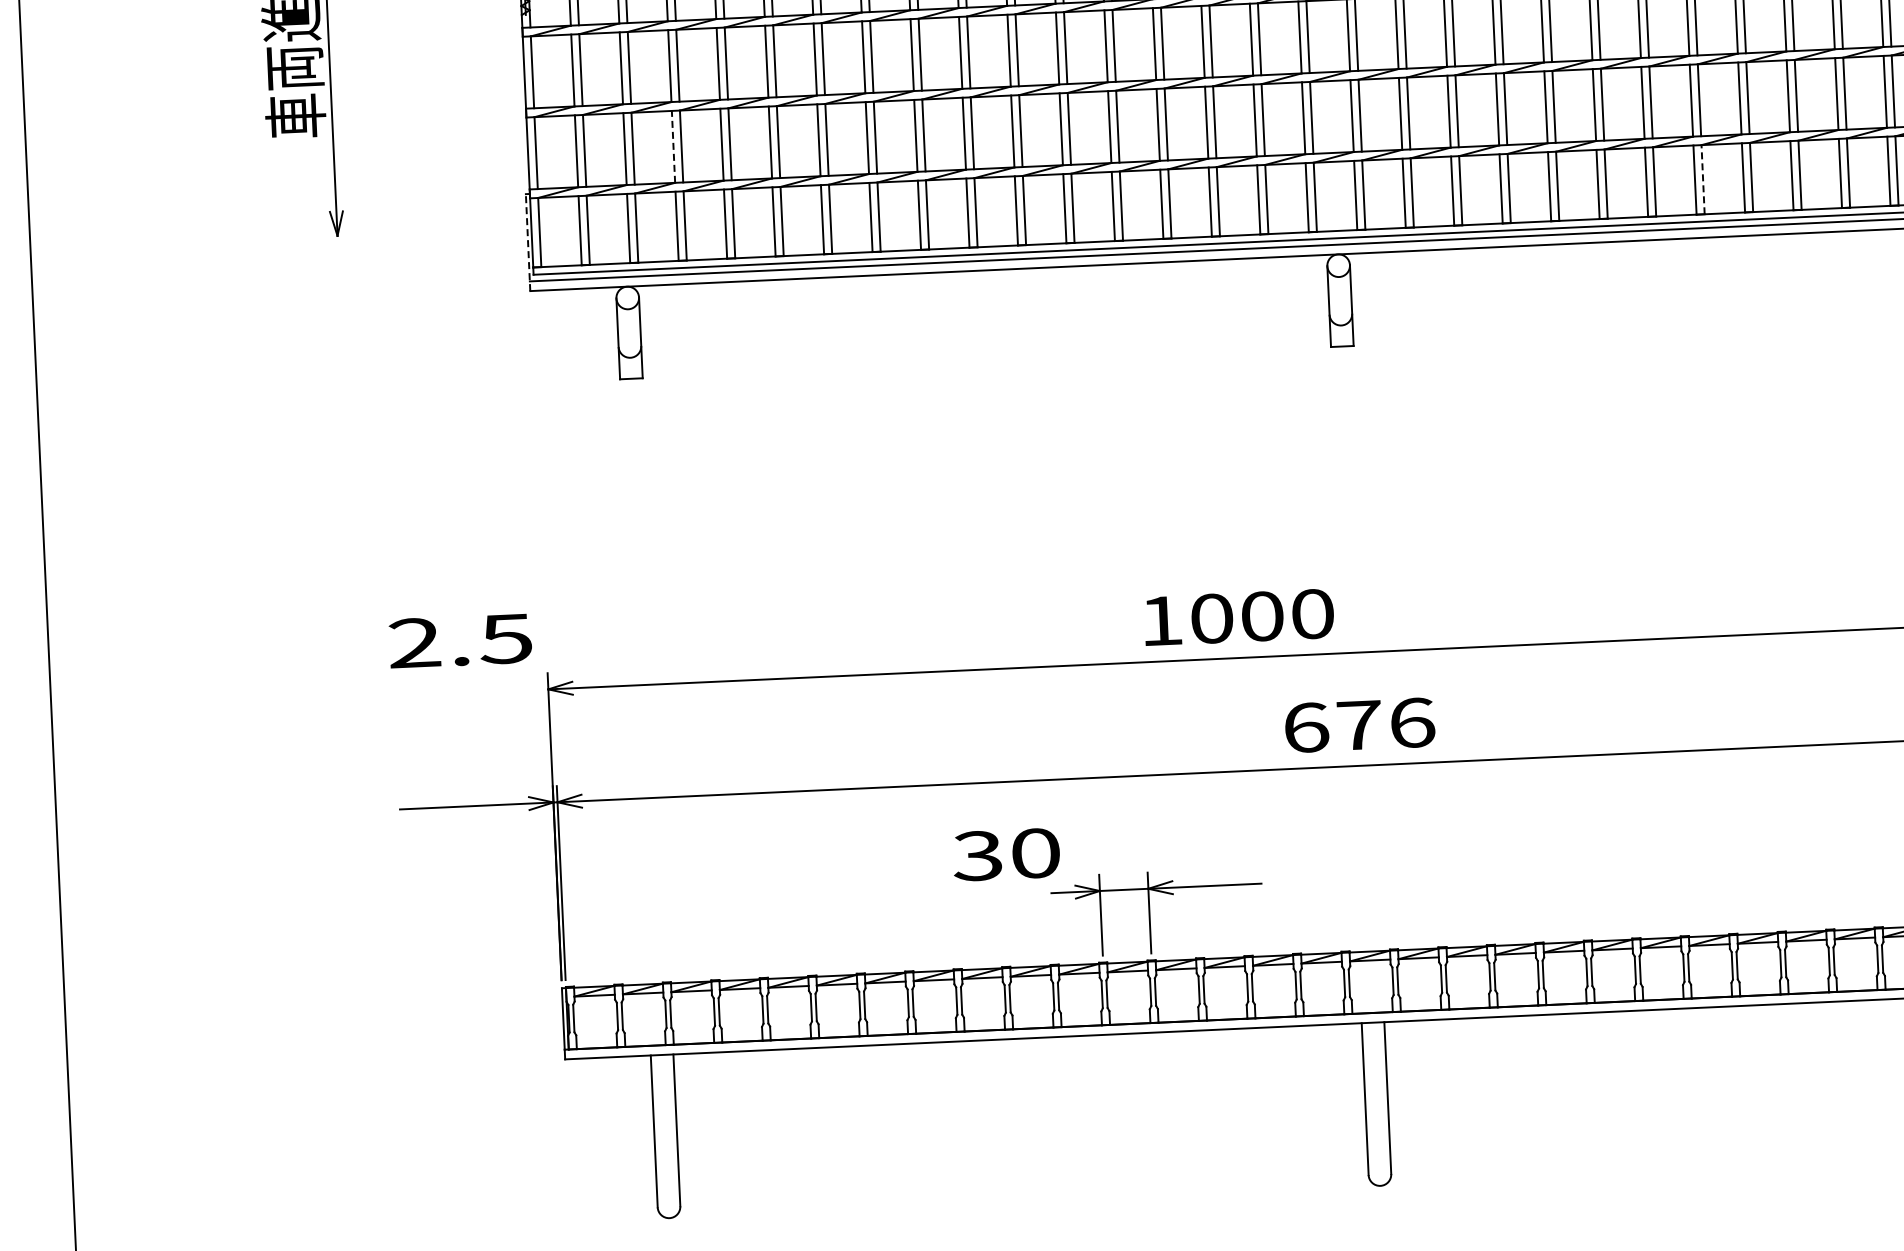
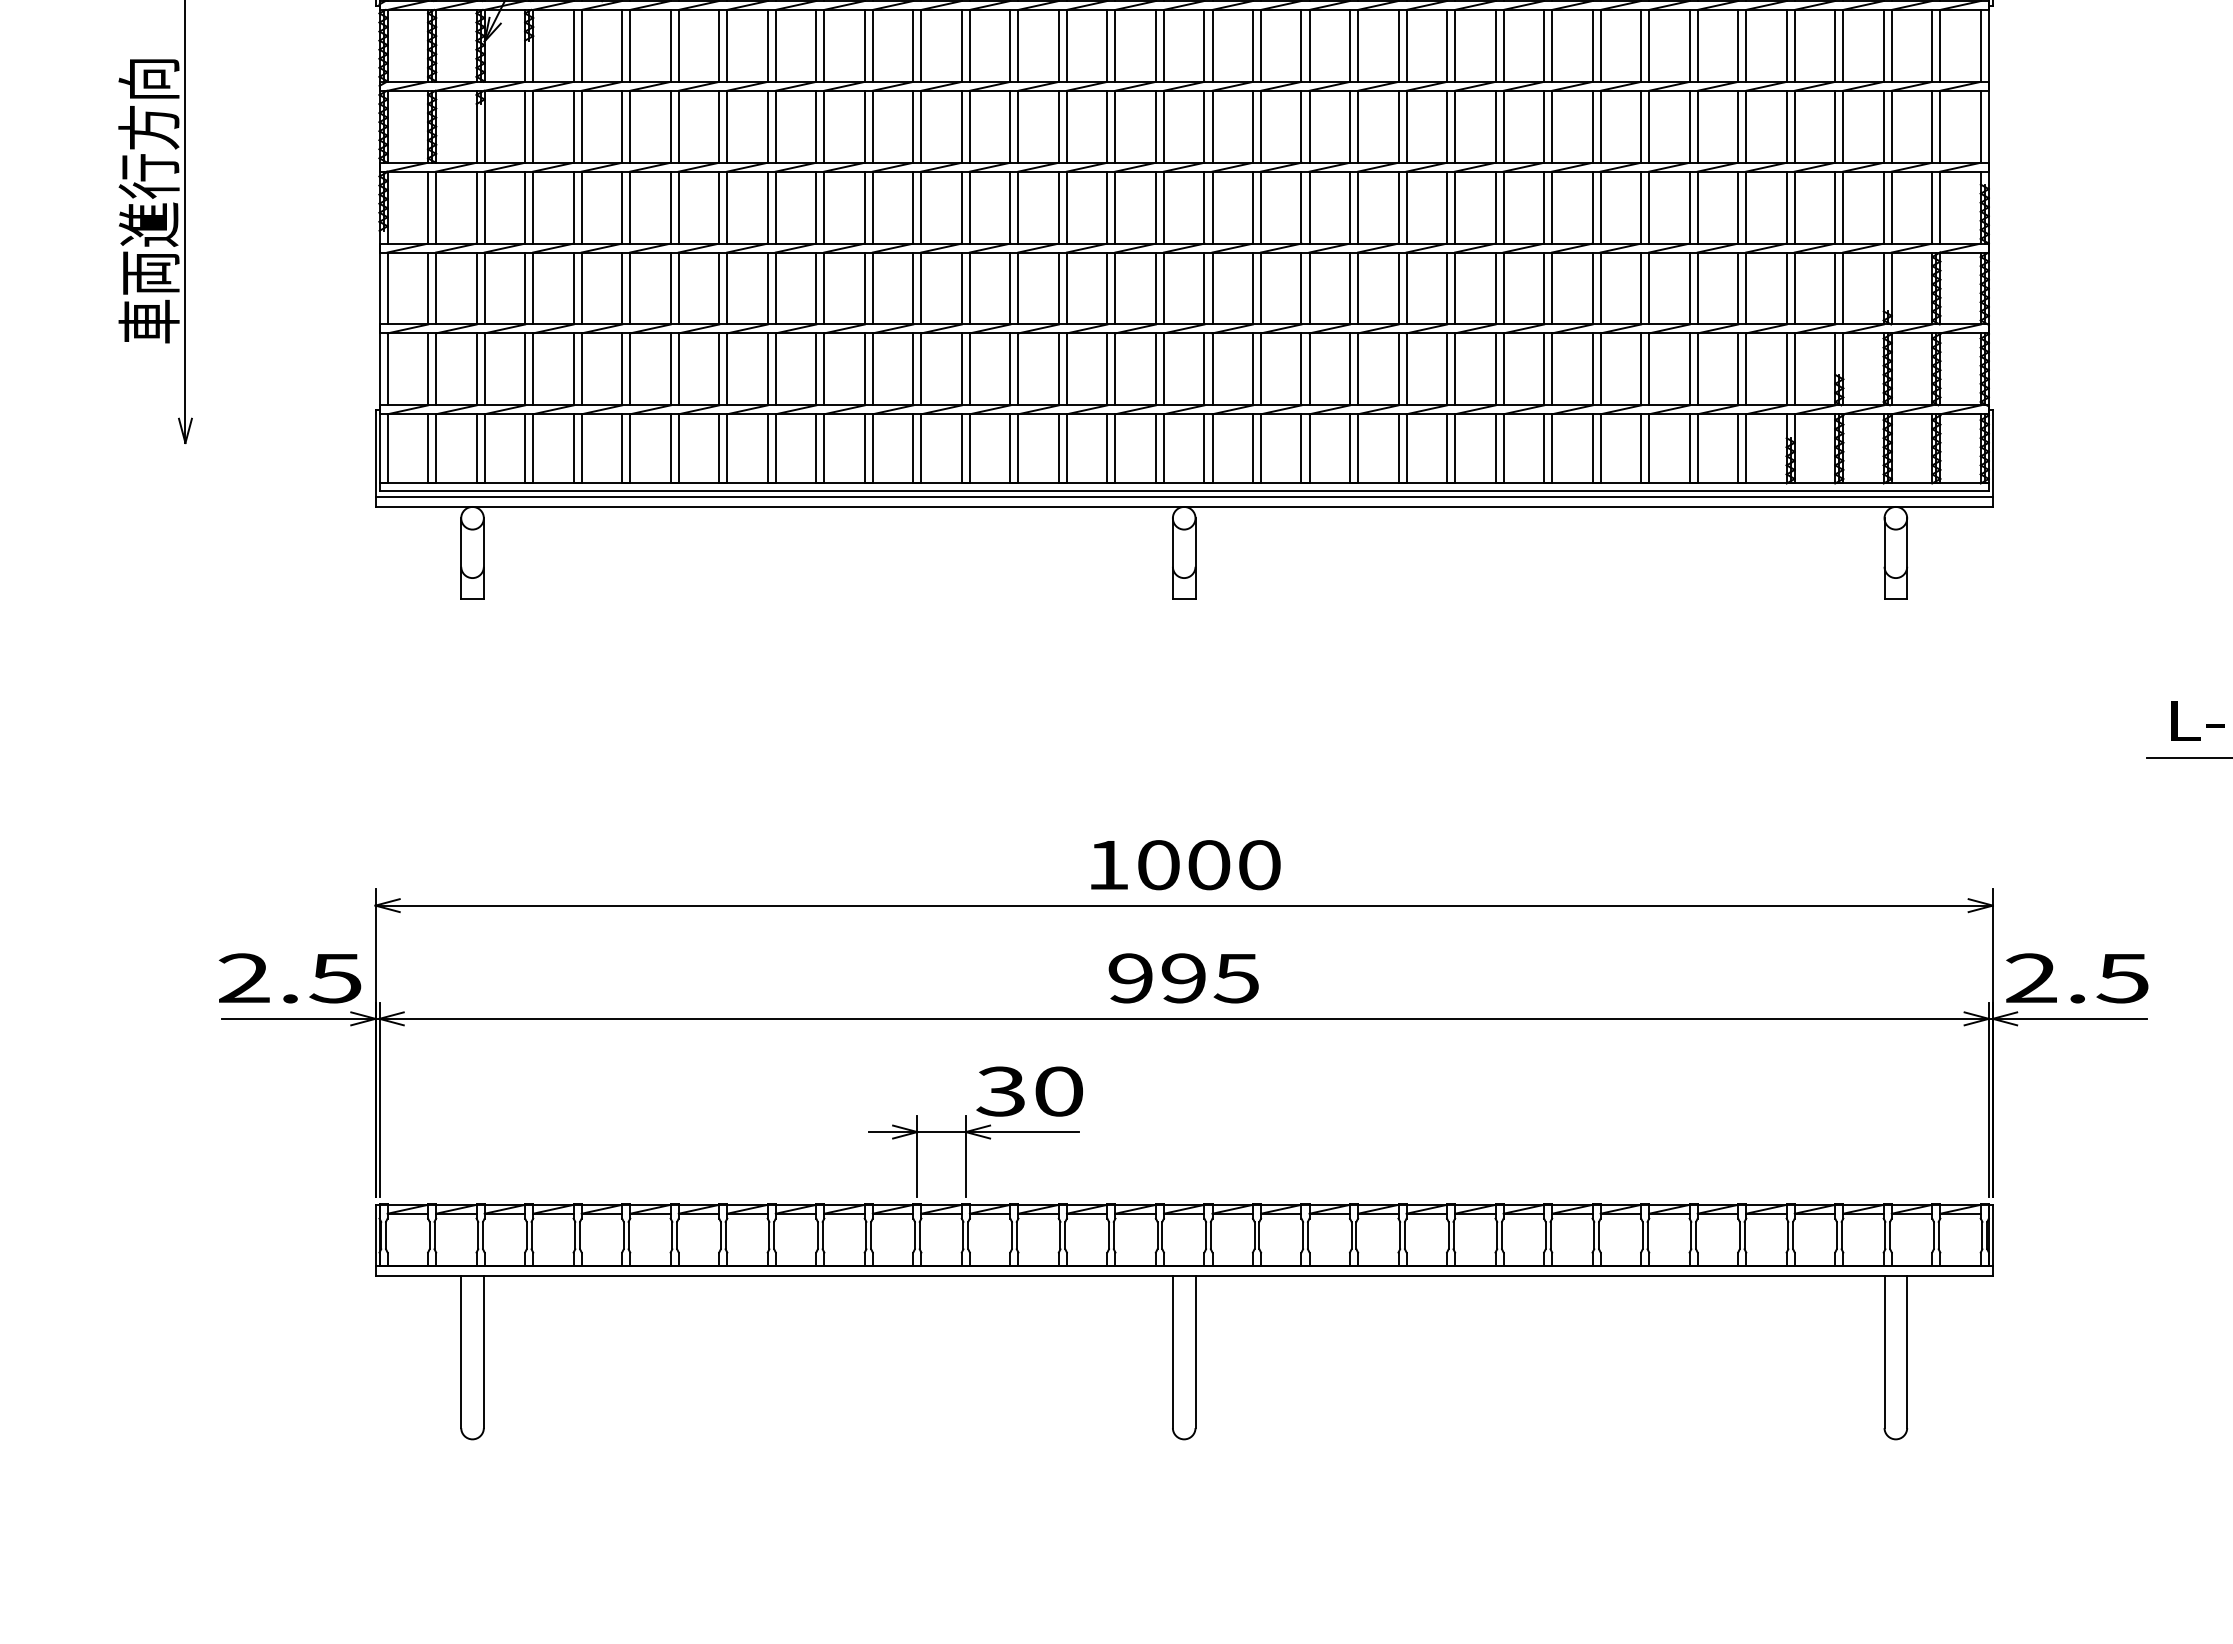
line: (673, 146) -> (525, 369), dashed -> solid
line: (1703, 179) -> (1552, 448), dashed -> solid
line: (528, 242) -> (375, 458), dashed -> solid
text: (1238, 617) -> (1185, 865), moved
text: (461, 641) -> (290, 978), moved
text: (1358, 725) -> (1183, 978), 676 -> 995
text: (1006, 854) -> (1029, 1091), moved

